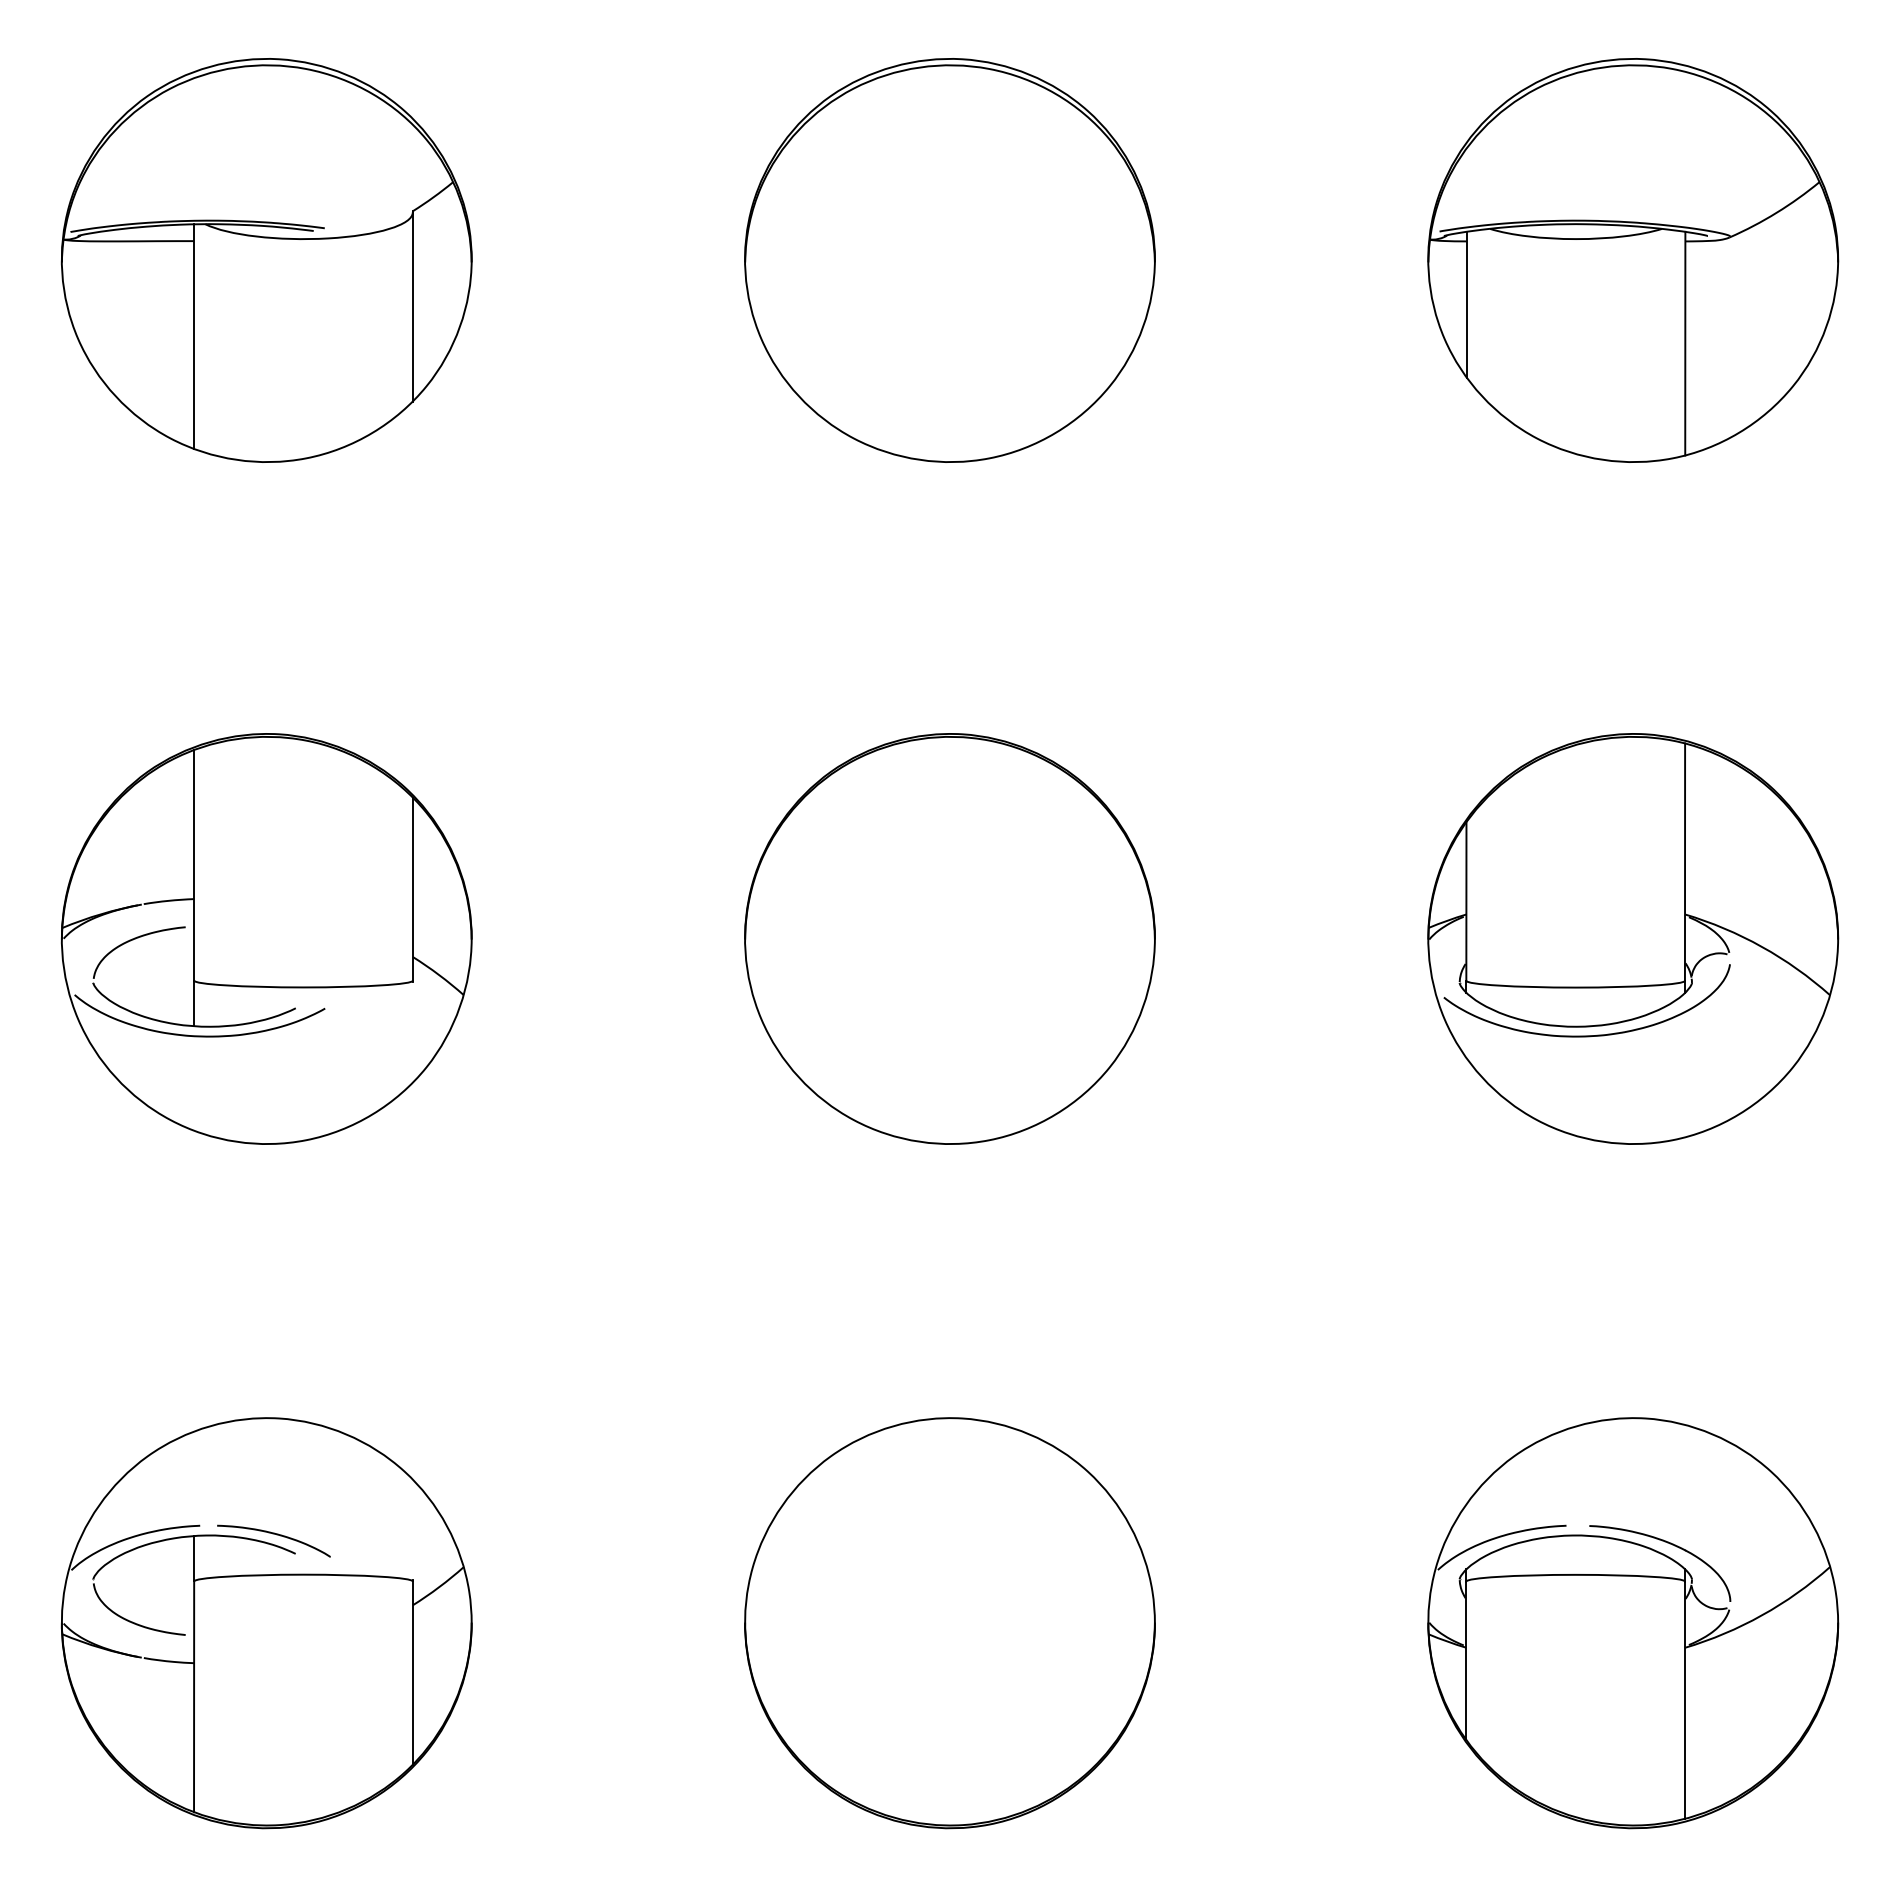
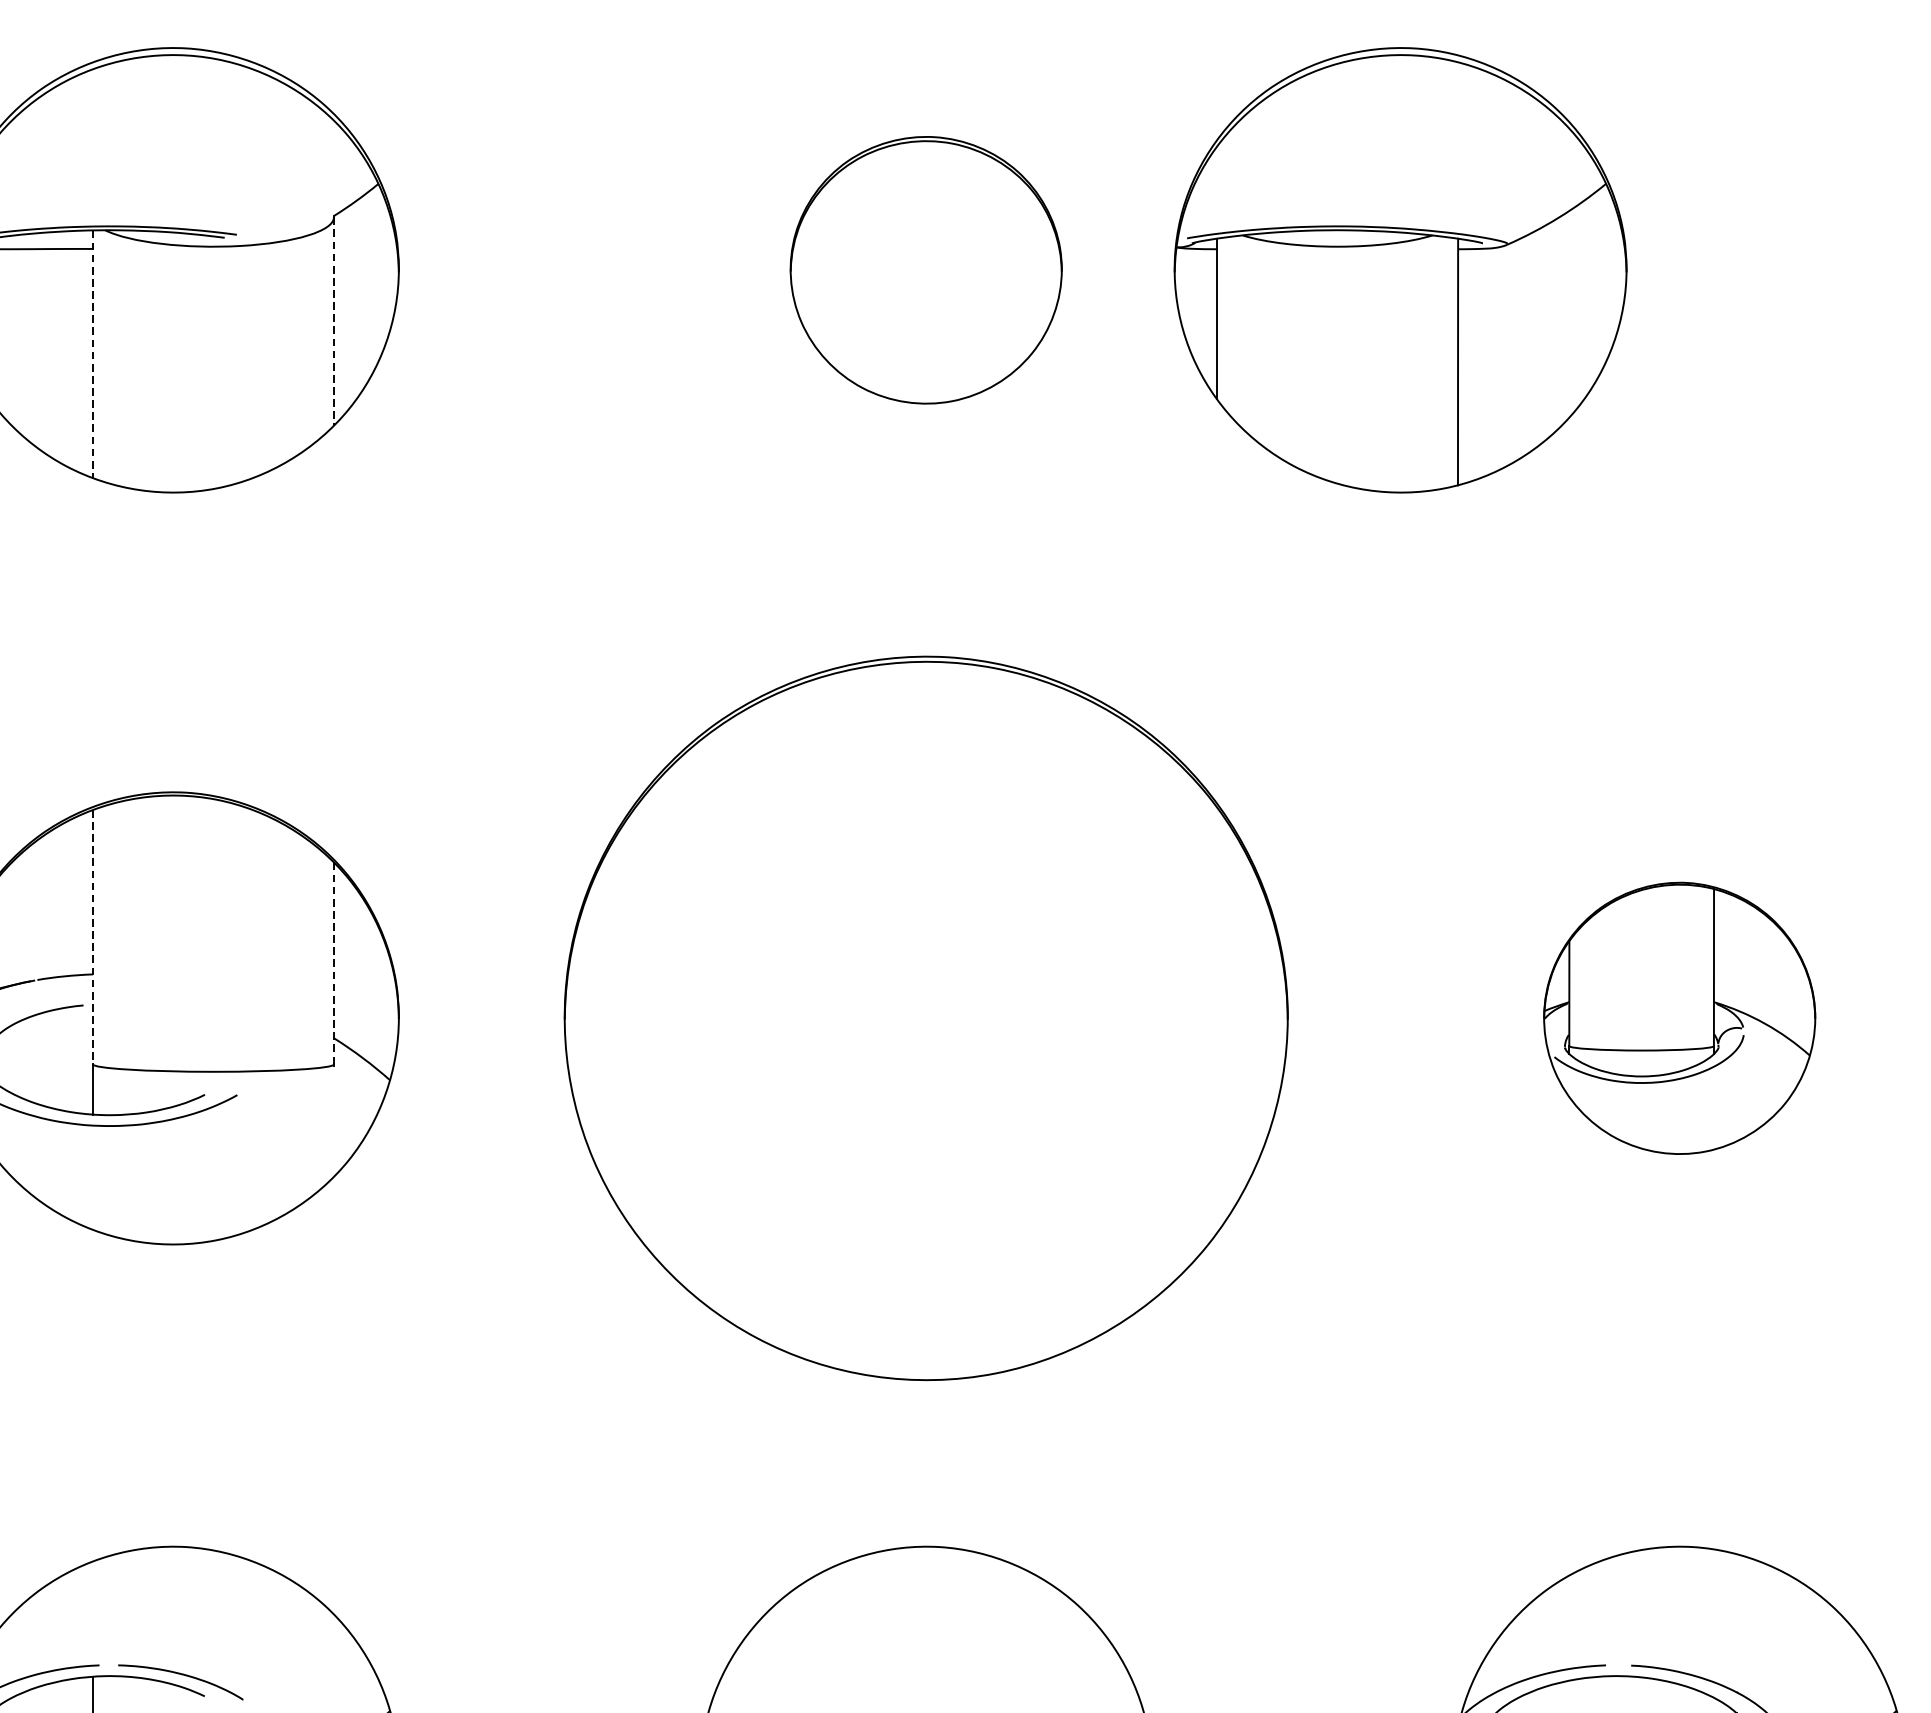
part: (949, 260) -> (925, 270), size x0.6
part: (1633, 260) -> (1400, 270), moved
line: (412, 307) -> (333, 322), solid -> dashed
line: (194, 337) -> (93, 355), solid -> dashed
line: (194, 865) -> (93, 937), solid -> dashed
line: (412, 889) -> (333, 963), solid -> dashed
part: (949, 938) -> (925, 1017), size x1.6
part: (1633, 938) -> (1679, 1017), size x0.6

